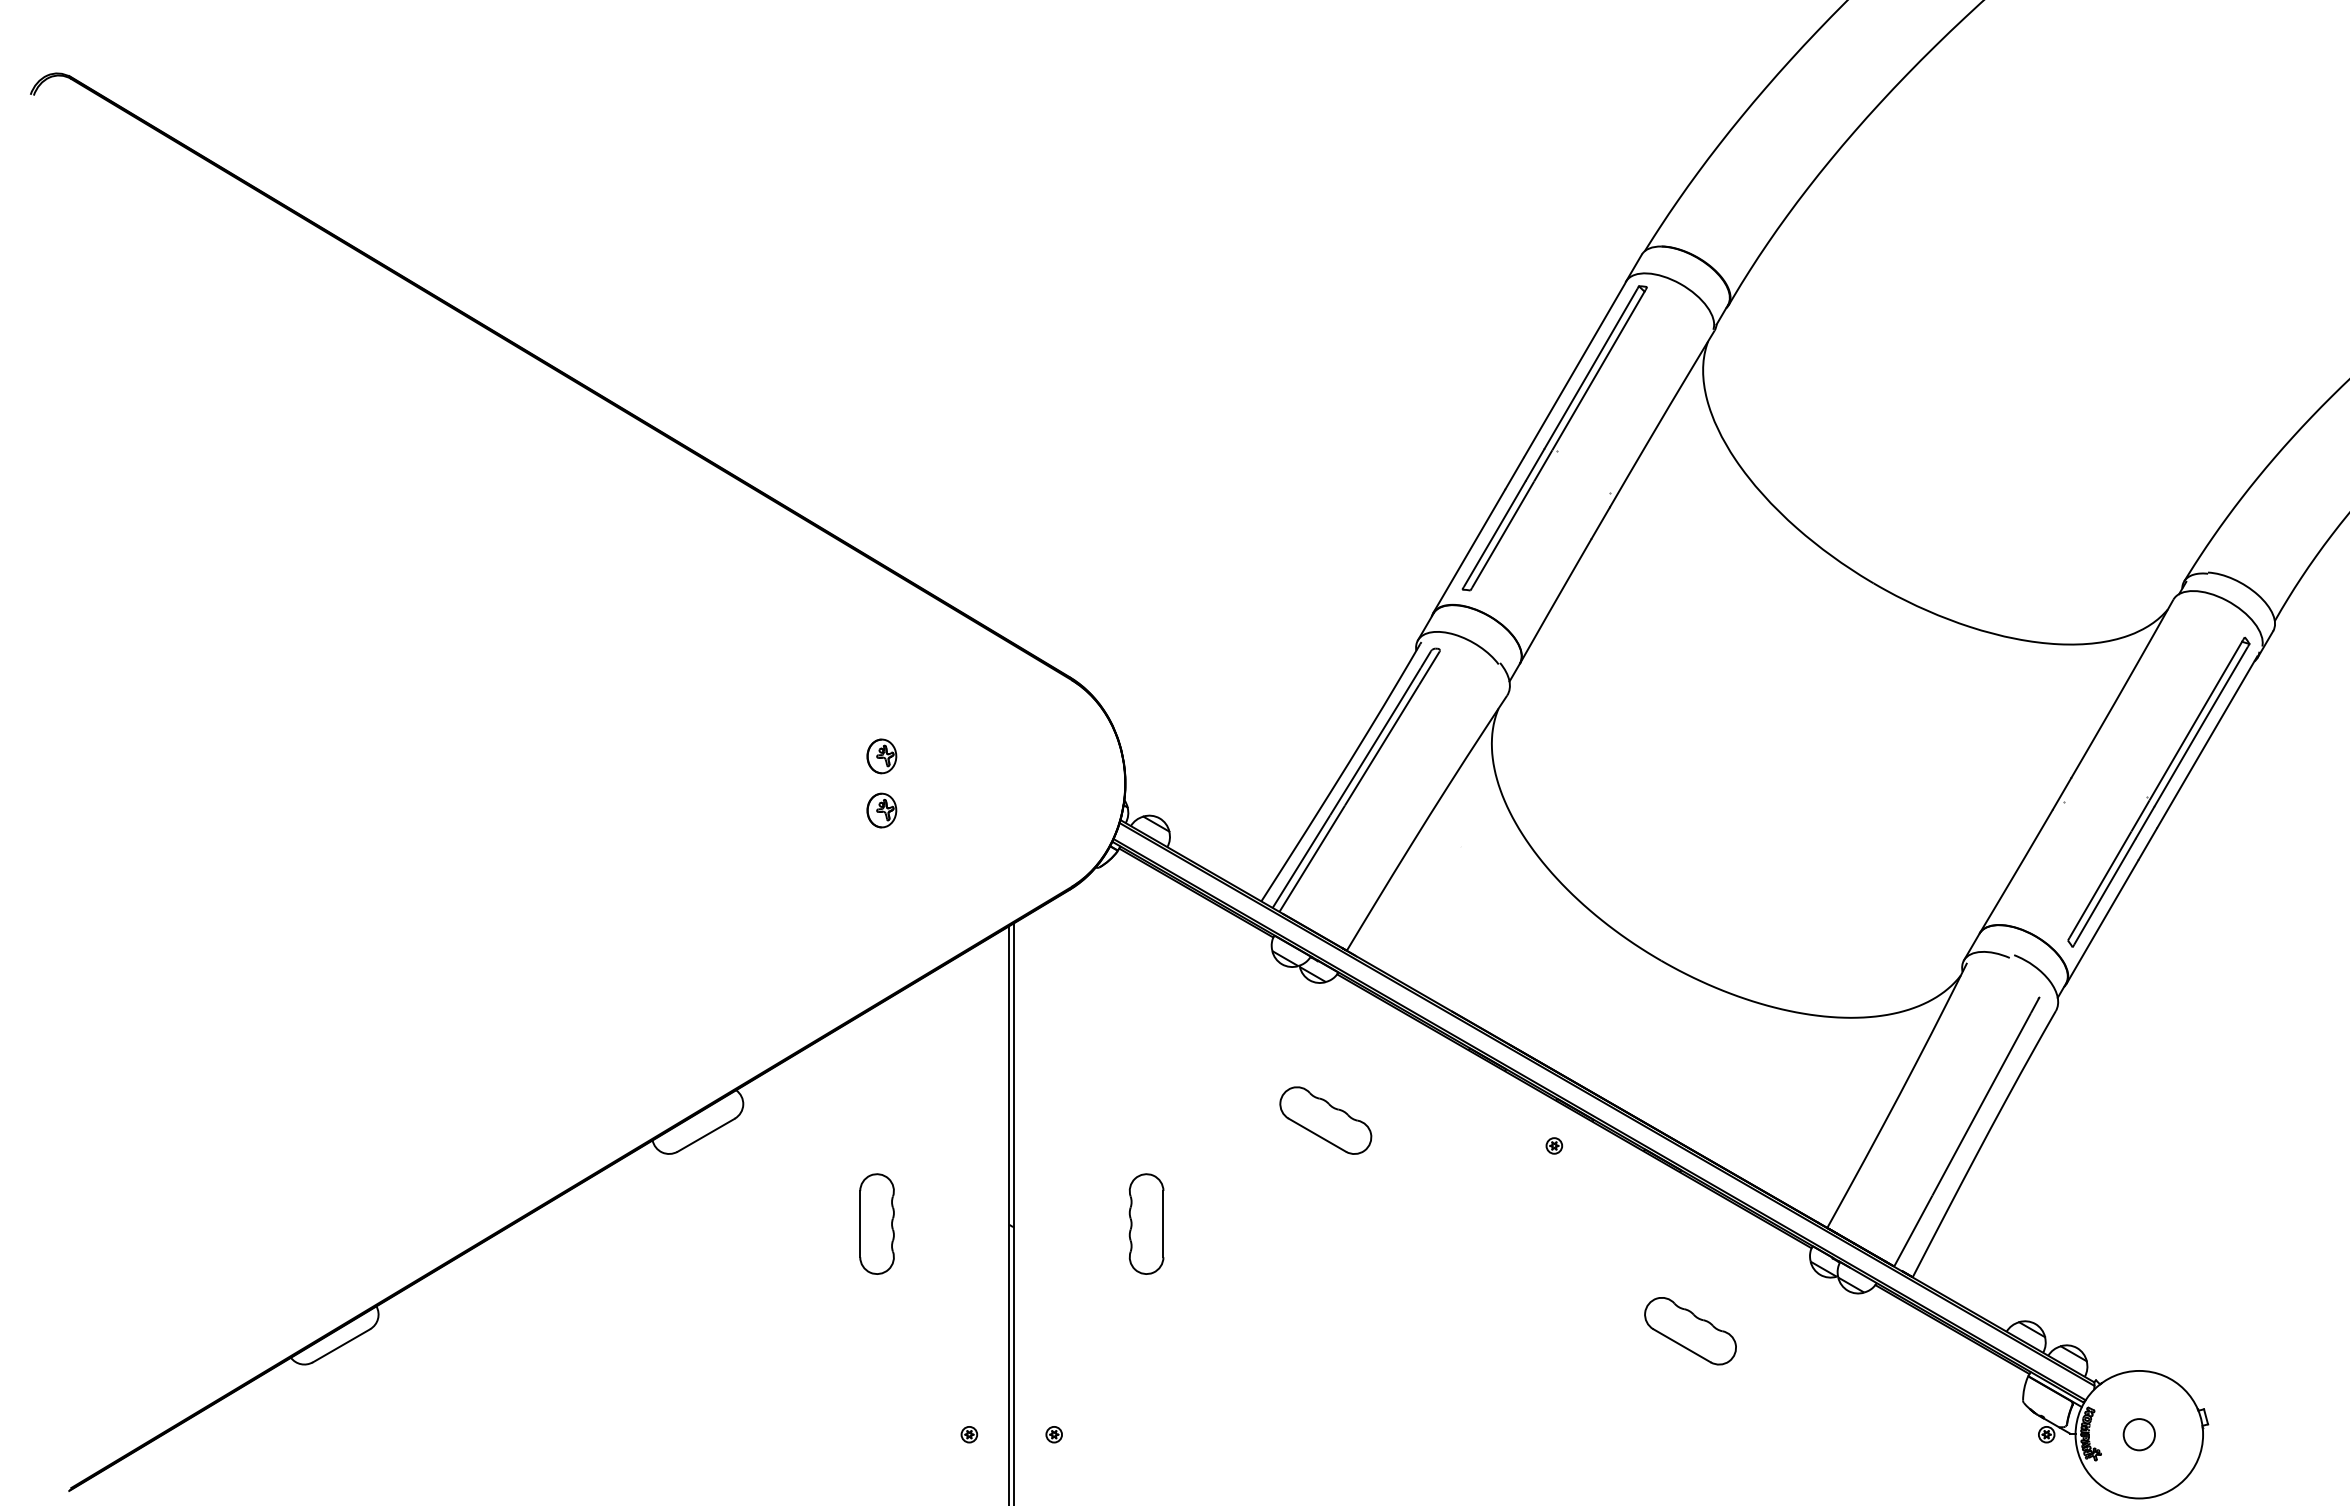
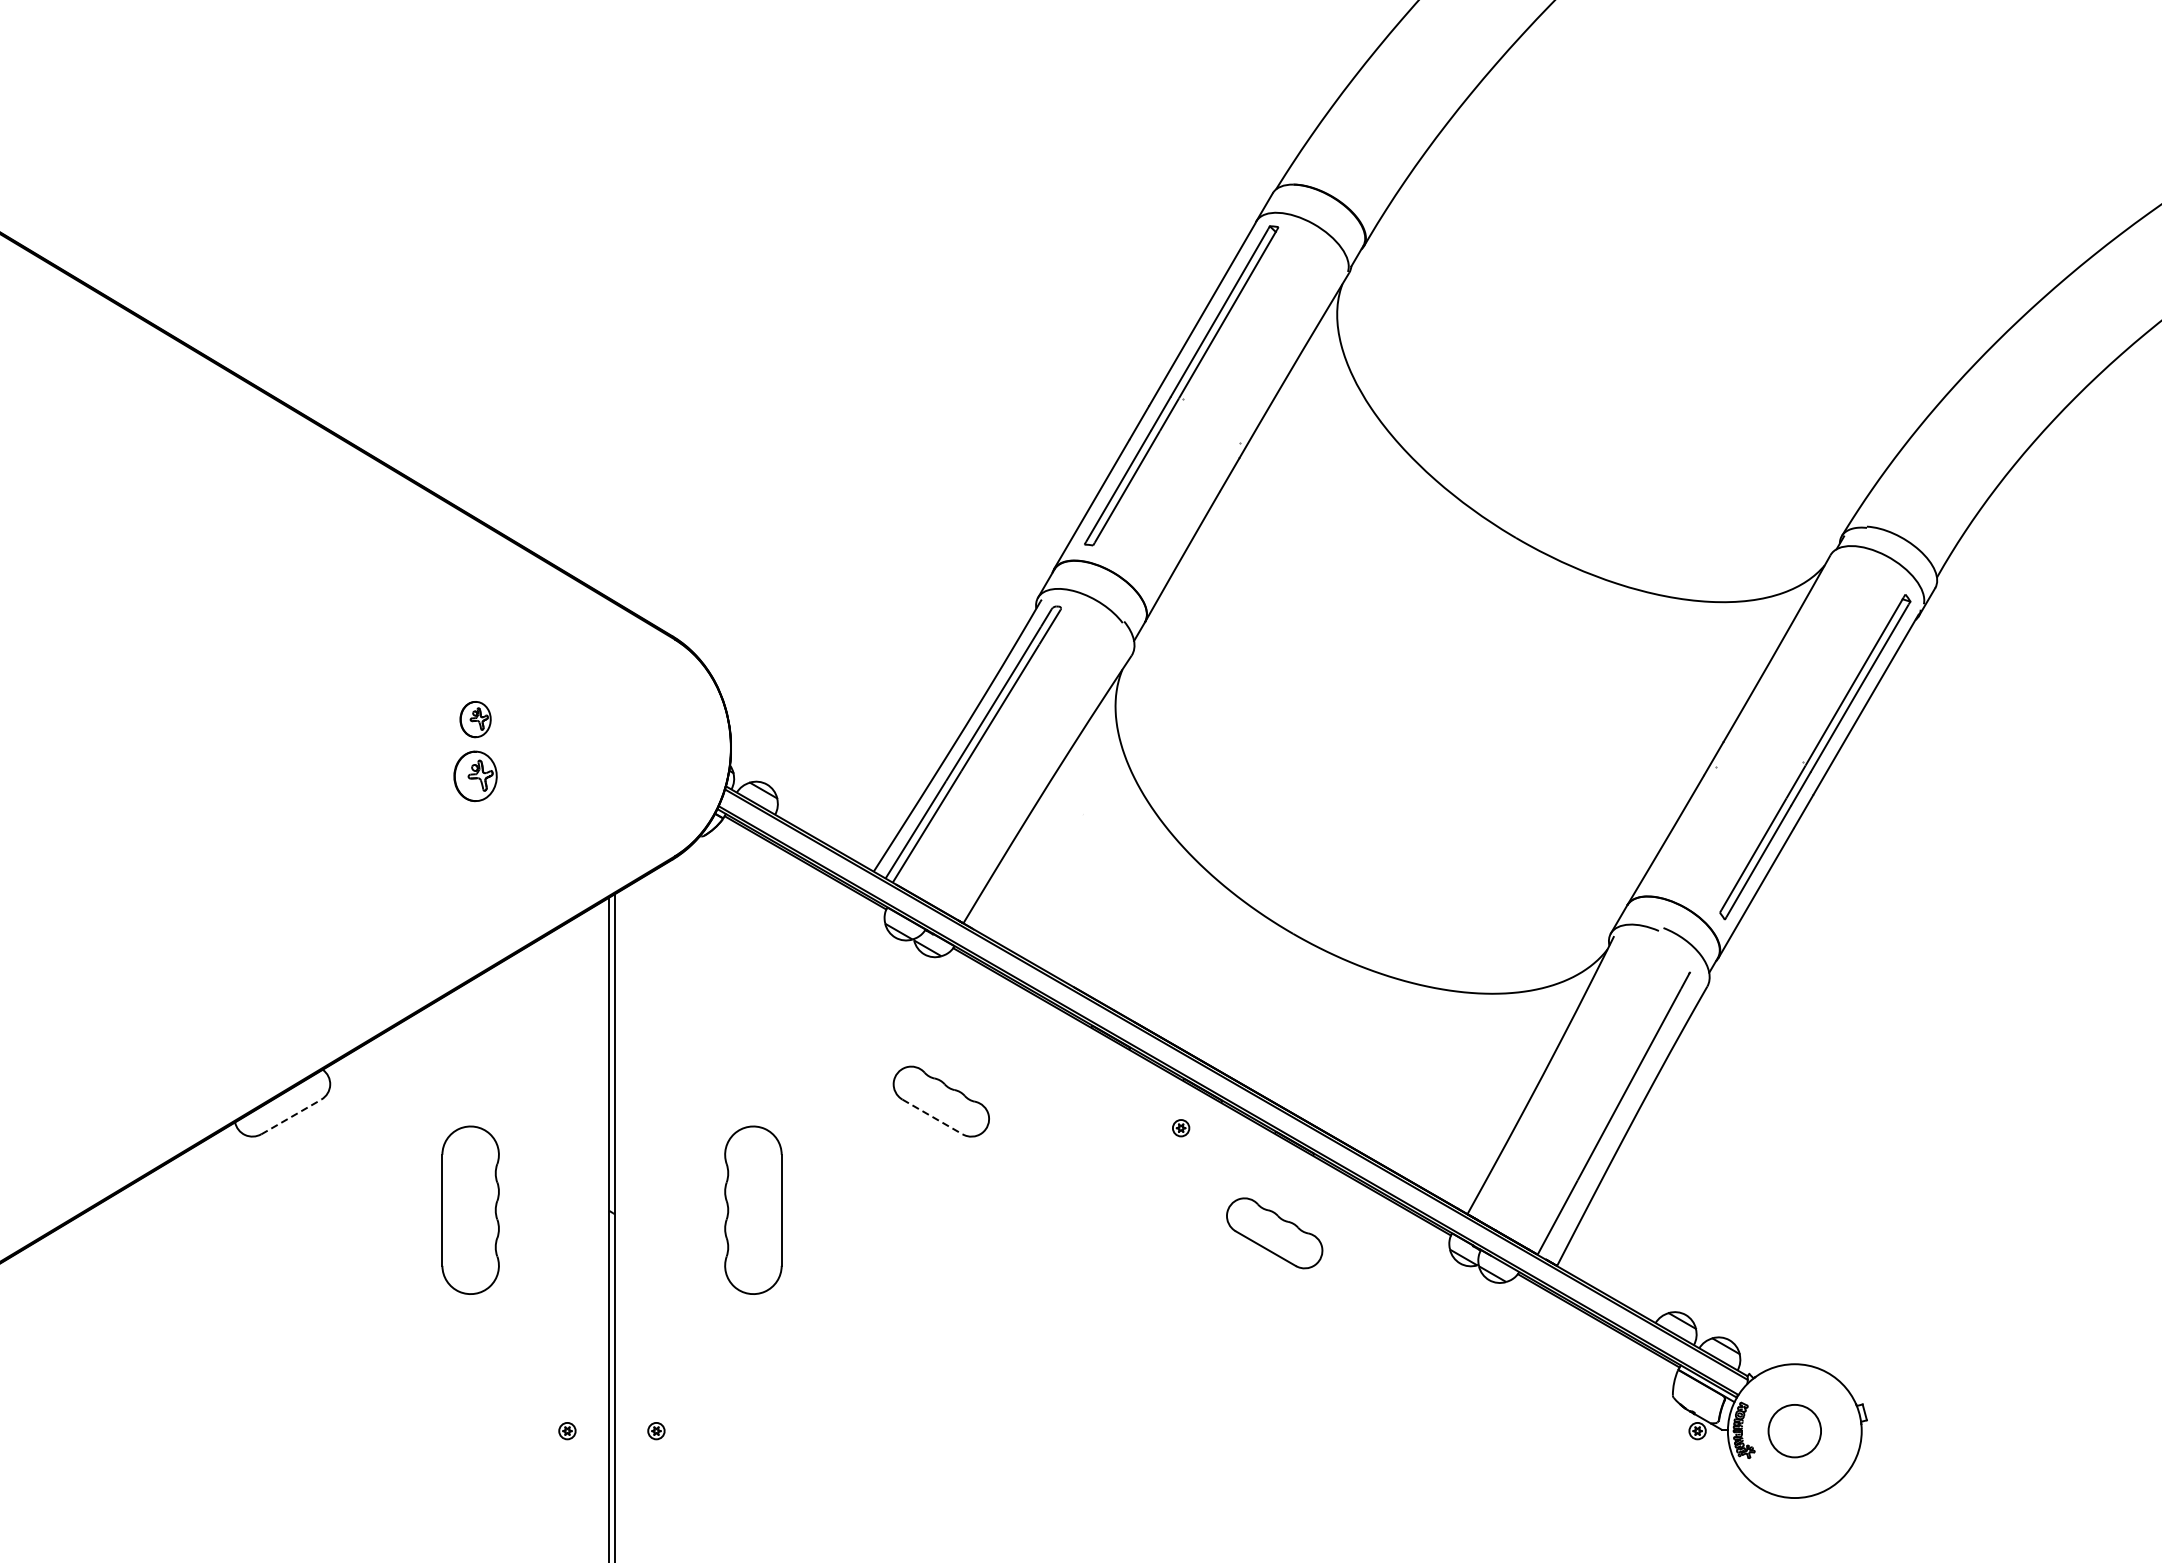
part: (881, 810) -> (475, 776), size x1.4
line: (706, 1135) -> (291, 1117), solid -> dashed
line: (1317, 1135) -> (932, 1117), solid -> dashed
part: (876, 1223) -> (469, 1209), size x1.6
part: (1146, 1223) -> (753, 1209), size x1.6
part: (1690, 1331) -> (1274, 1233), moved
circle: (2138, 1434) -> (1793, 1430), size x1.6

